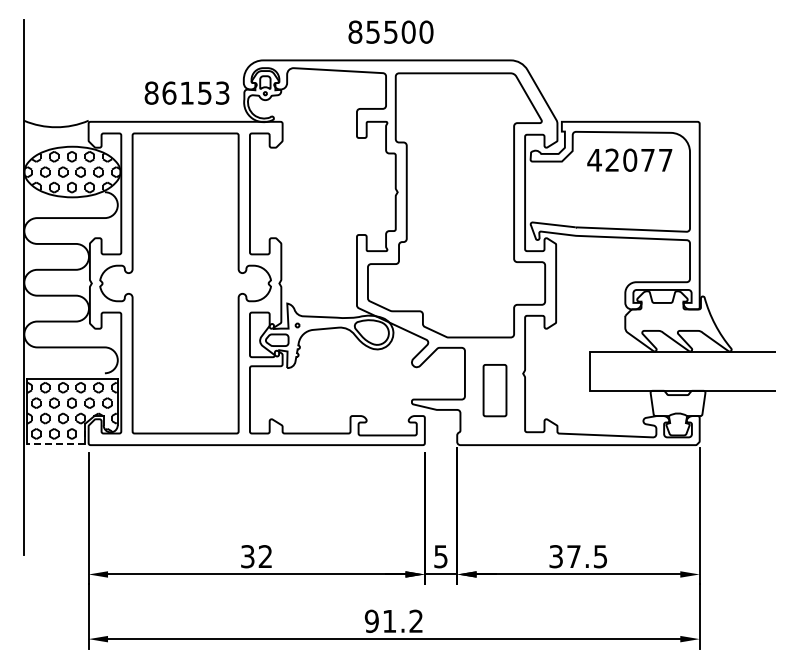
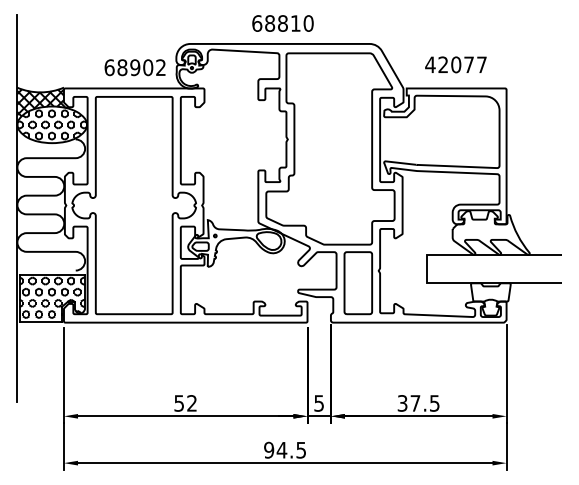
text: (381, 31) -> (276, 23), 85500 -> 68810
text: (186, 92) -> (134, 67), 86153 -> 68902
hatch: (59, 146) -> (42, 106), added
text: (629, 159) -> (455, 64), moved
part: (494, 390) -> (357, 283), size x1.67
line: (55, 444) -> (39, 322), dashed -> solid
text: (247, 556) -> (179, 403), 32 -> 52
text: (402, 620) -> (291, 449), 91.2 -> 94.5

